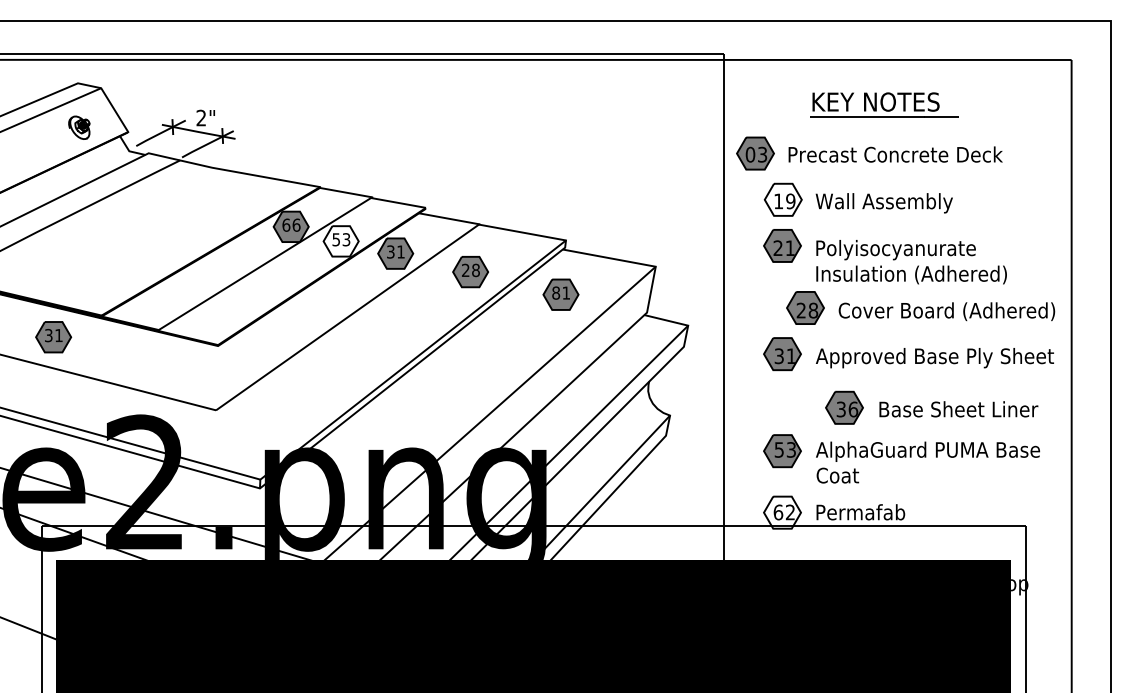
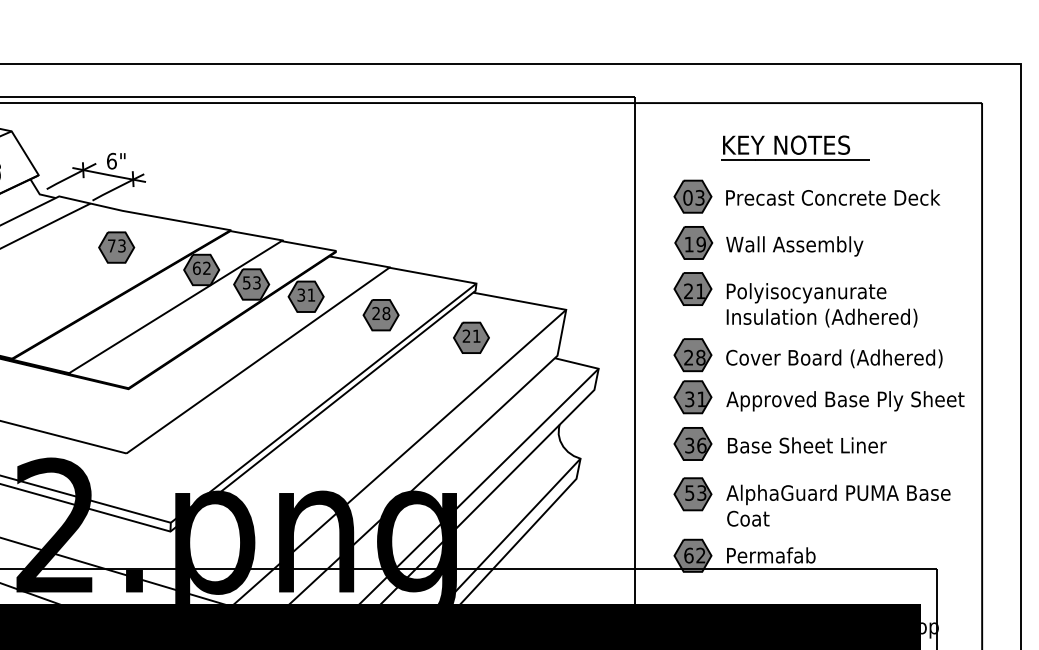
text: (201, 117) -> (111, 160), 2" -> 6"
part: (869, 153) -> (806, 196), moved
fill: (782, 199) -> (692, 242), added
part: (205, 204) -> (115, 247), added
text: (296, 224) -> (206, 267), 66 -> 62
fill: (340, 241) -> (250, 284), added
text: (555, 292) -> (465, 335), 81 -> 21
part: (920, 307) -> (807, 354), moved
part: (931, 407) -> (779, 443), moved
fill: (782, 512) -> (692, 555), added

